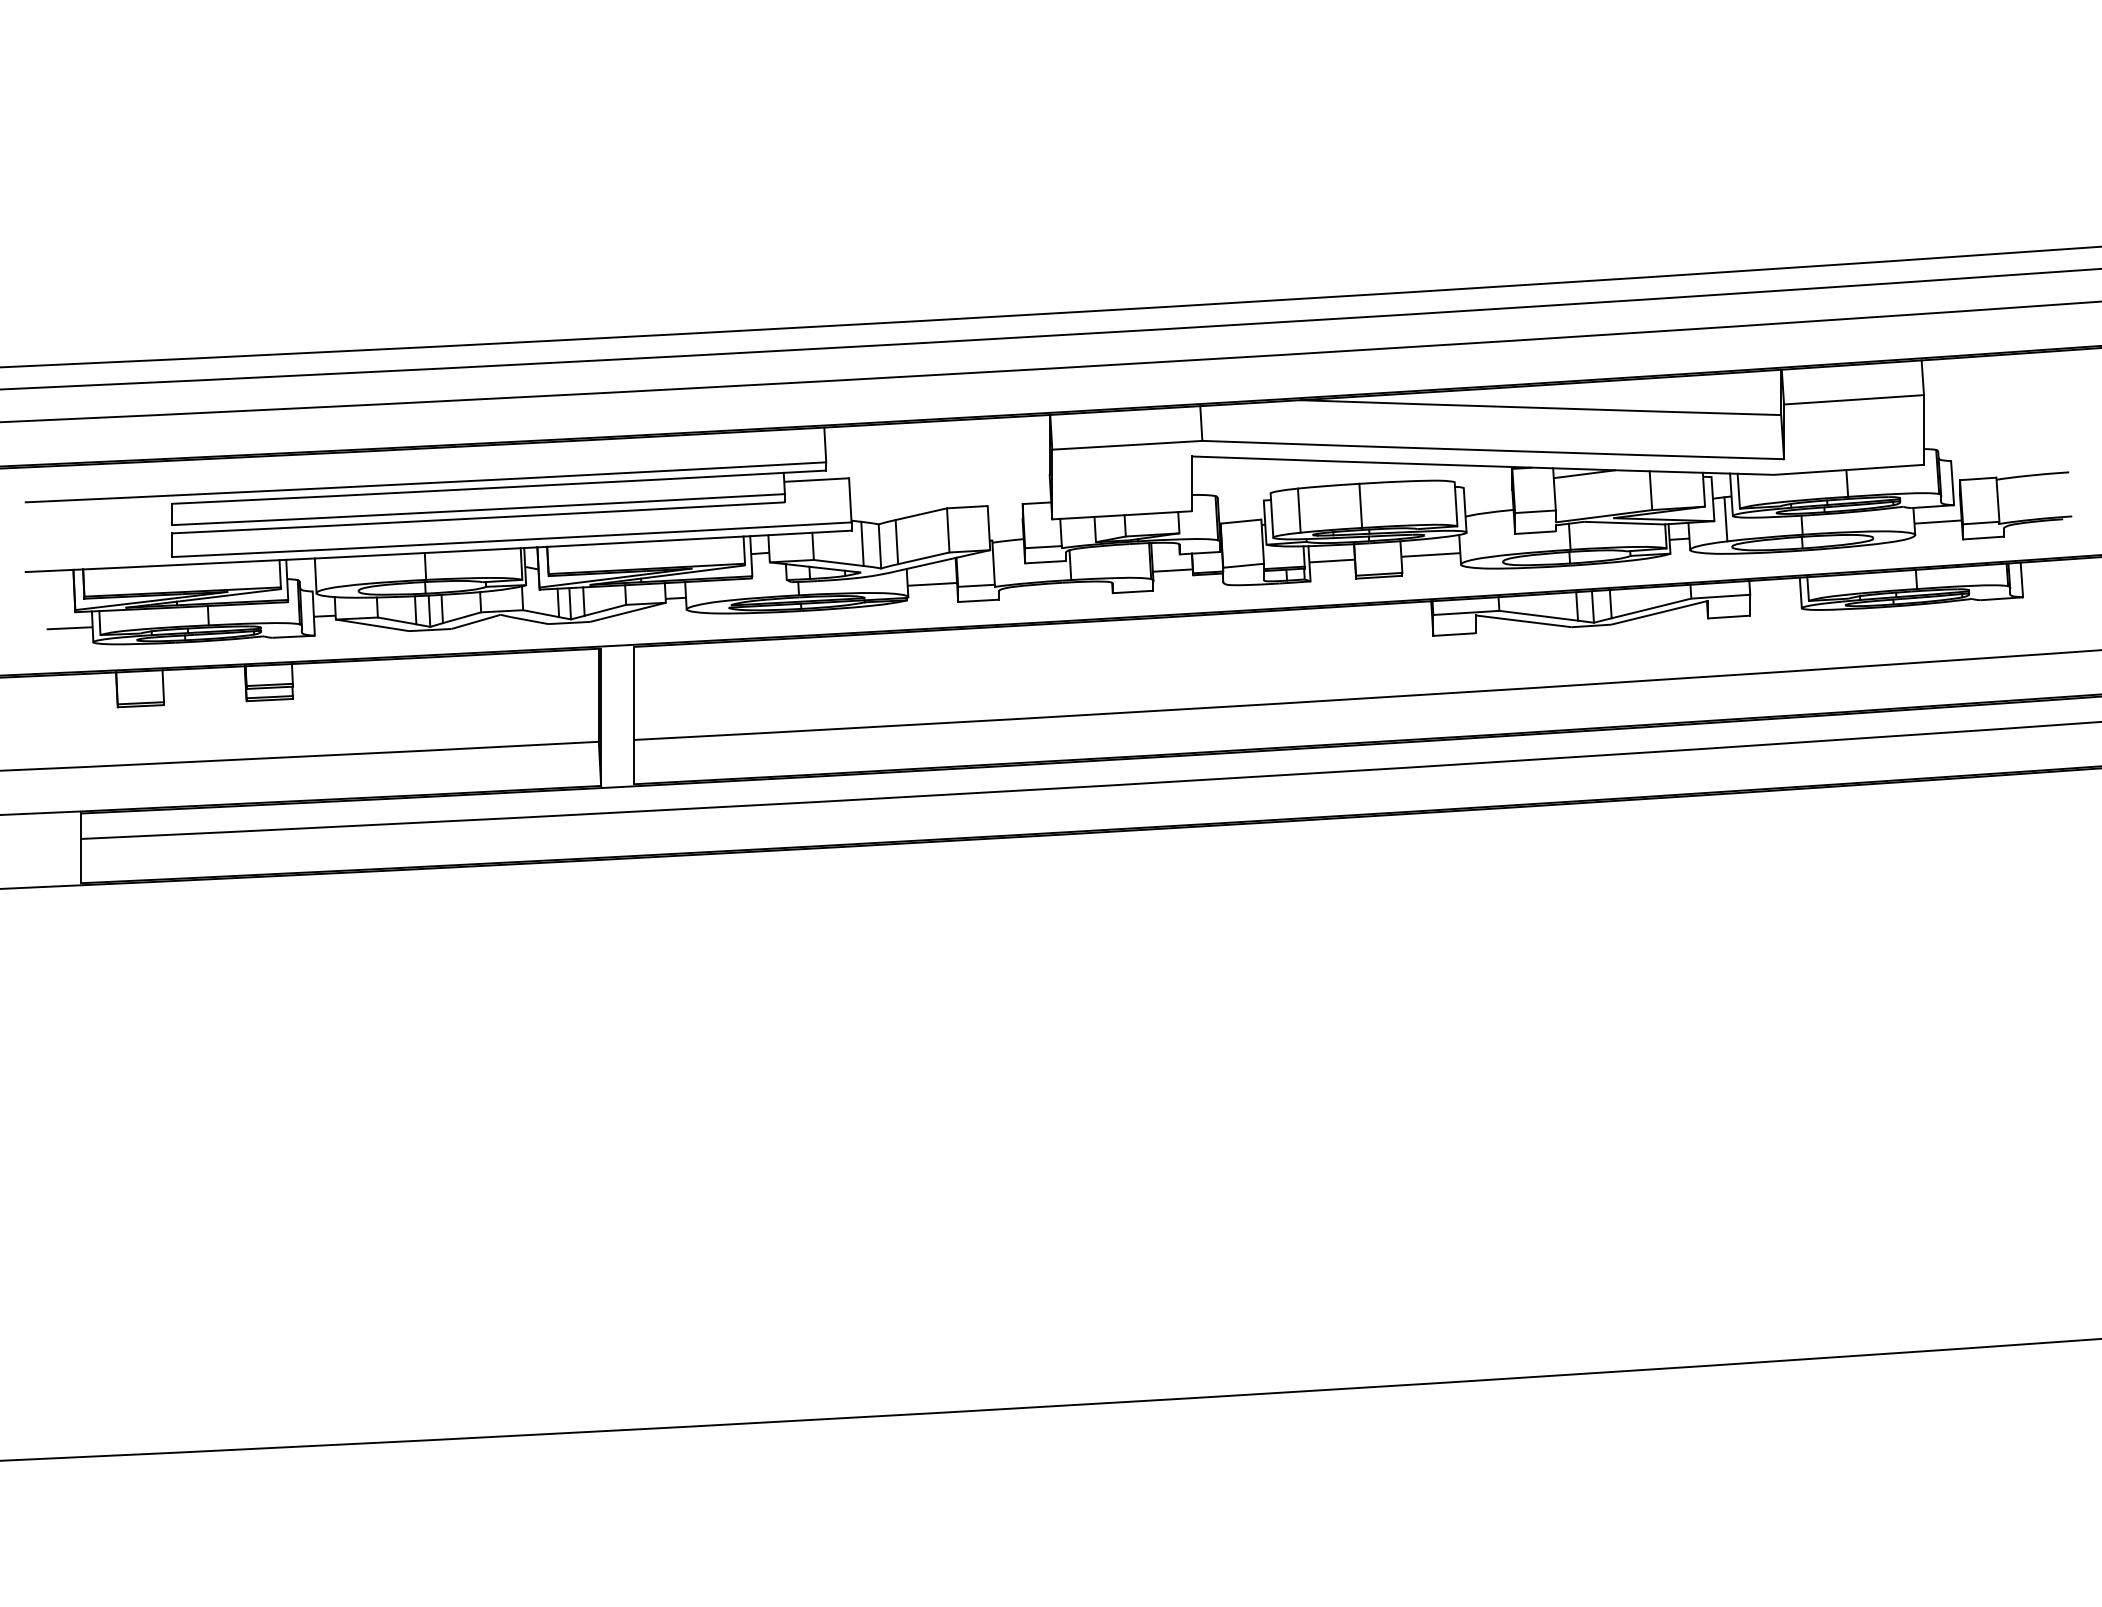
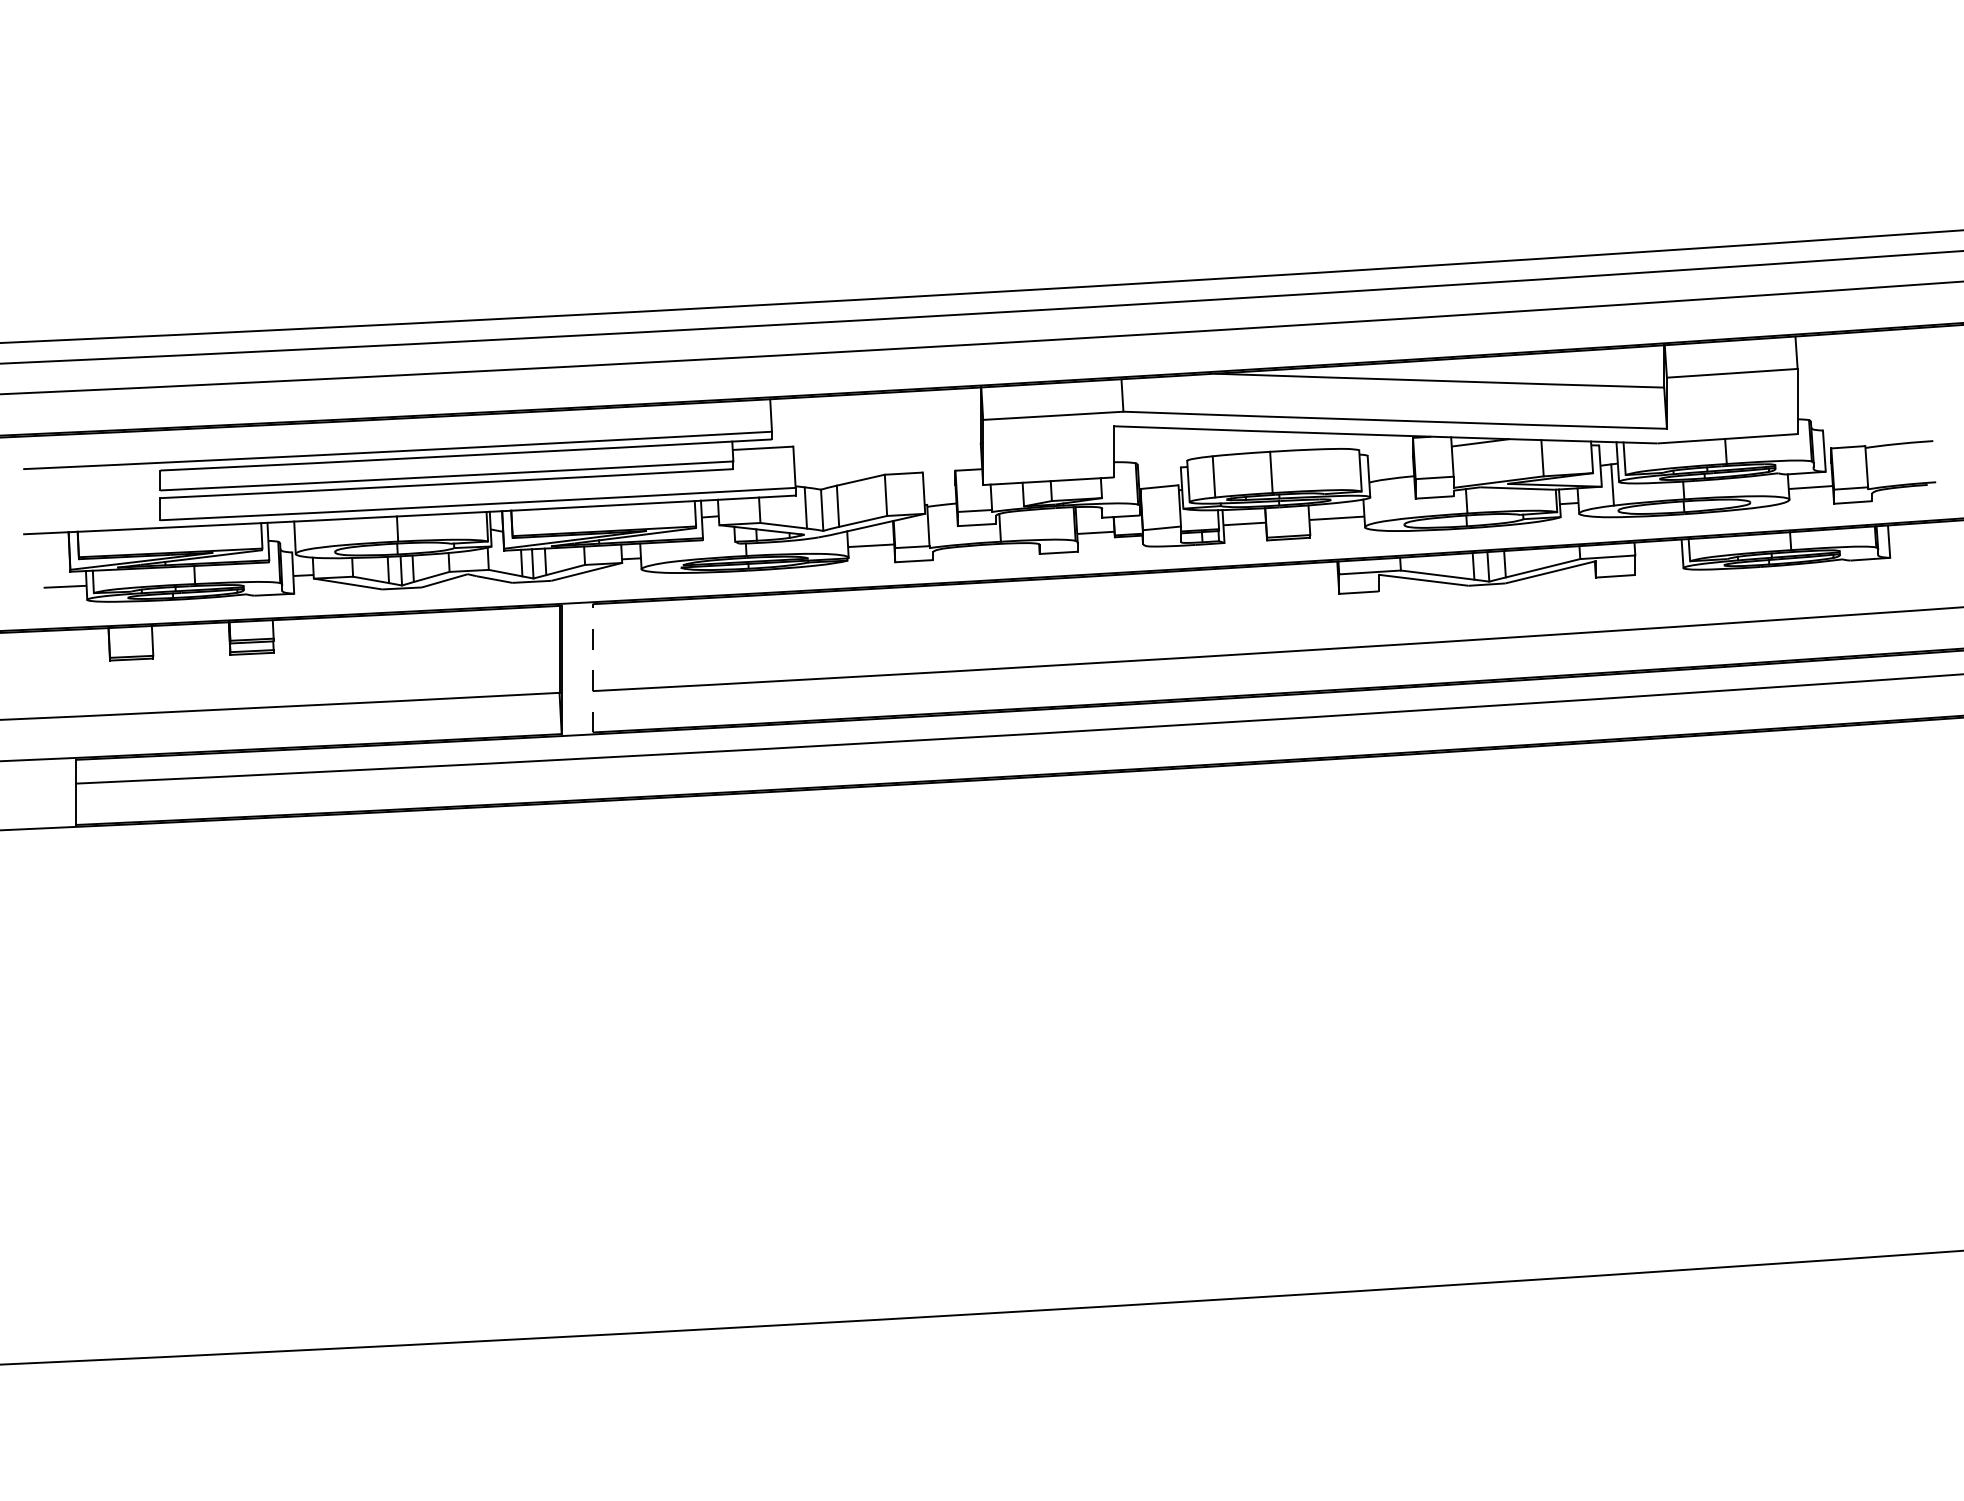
line: (634, 714) -> (592, 667), solid -> dashed

